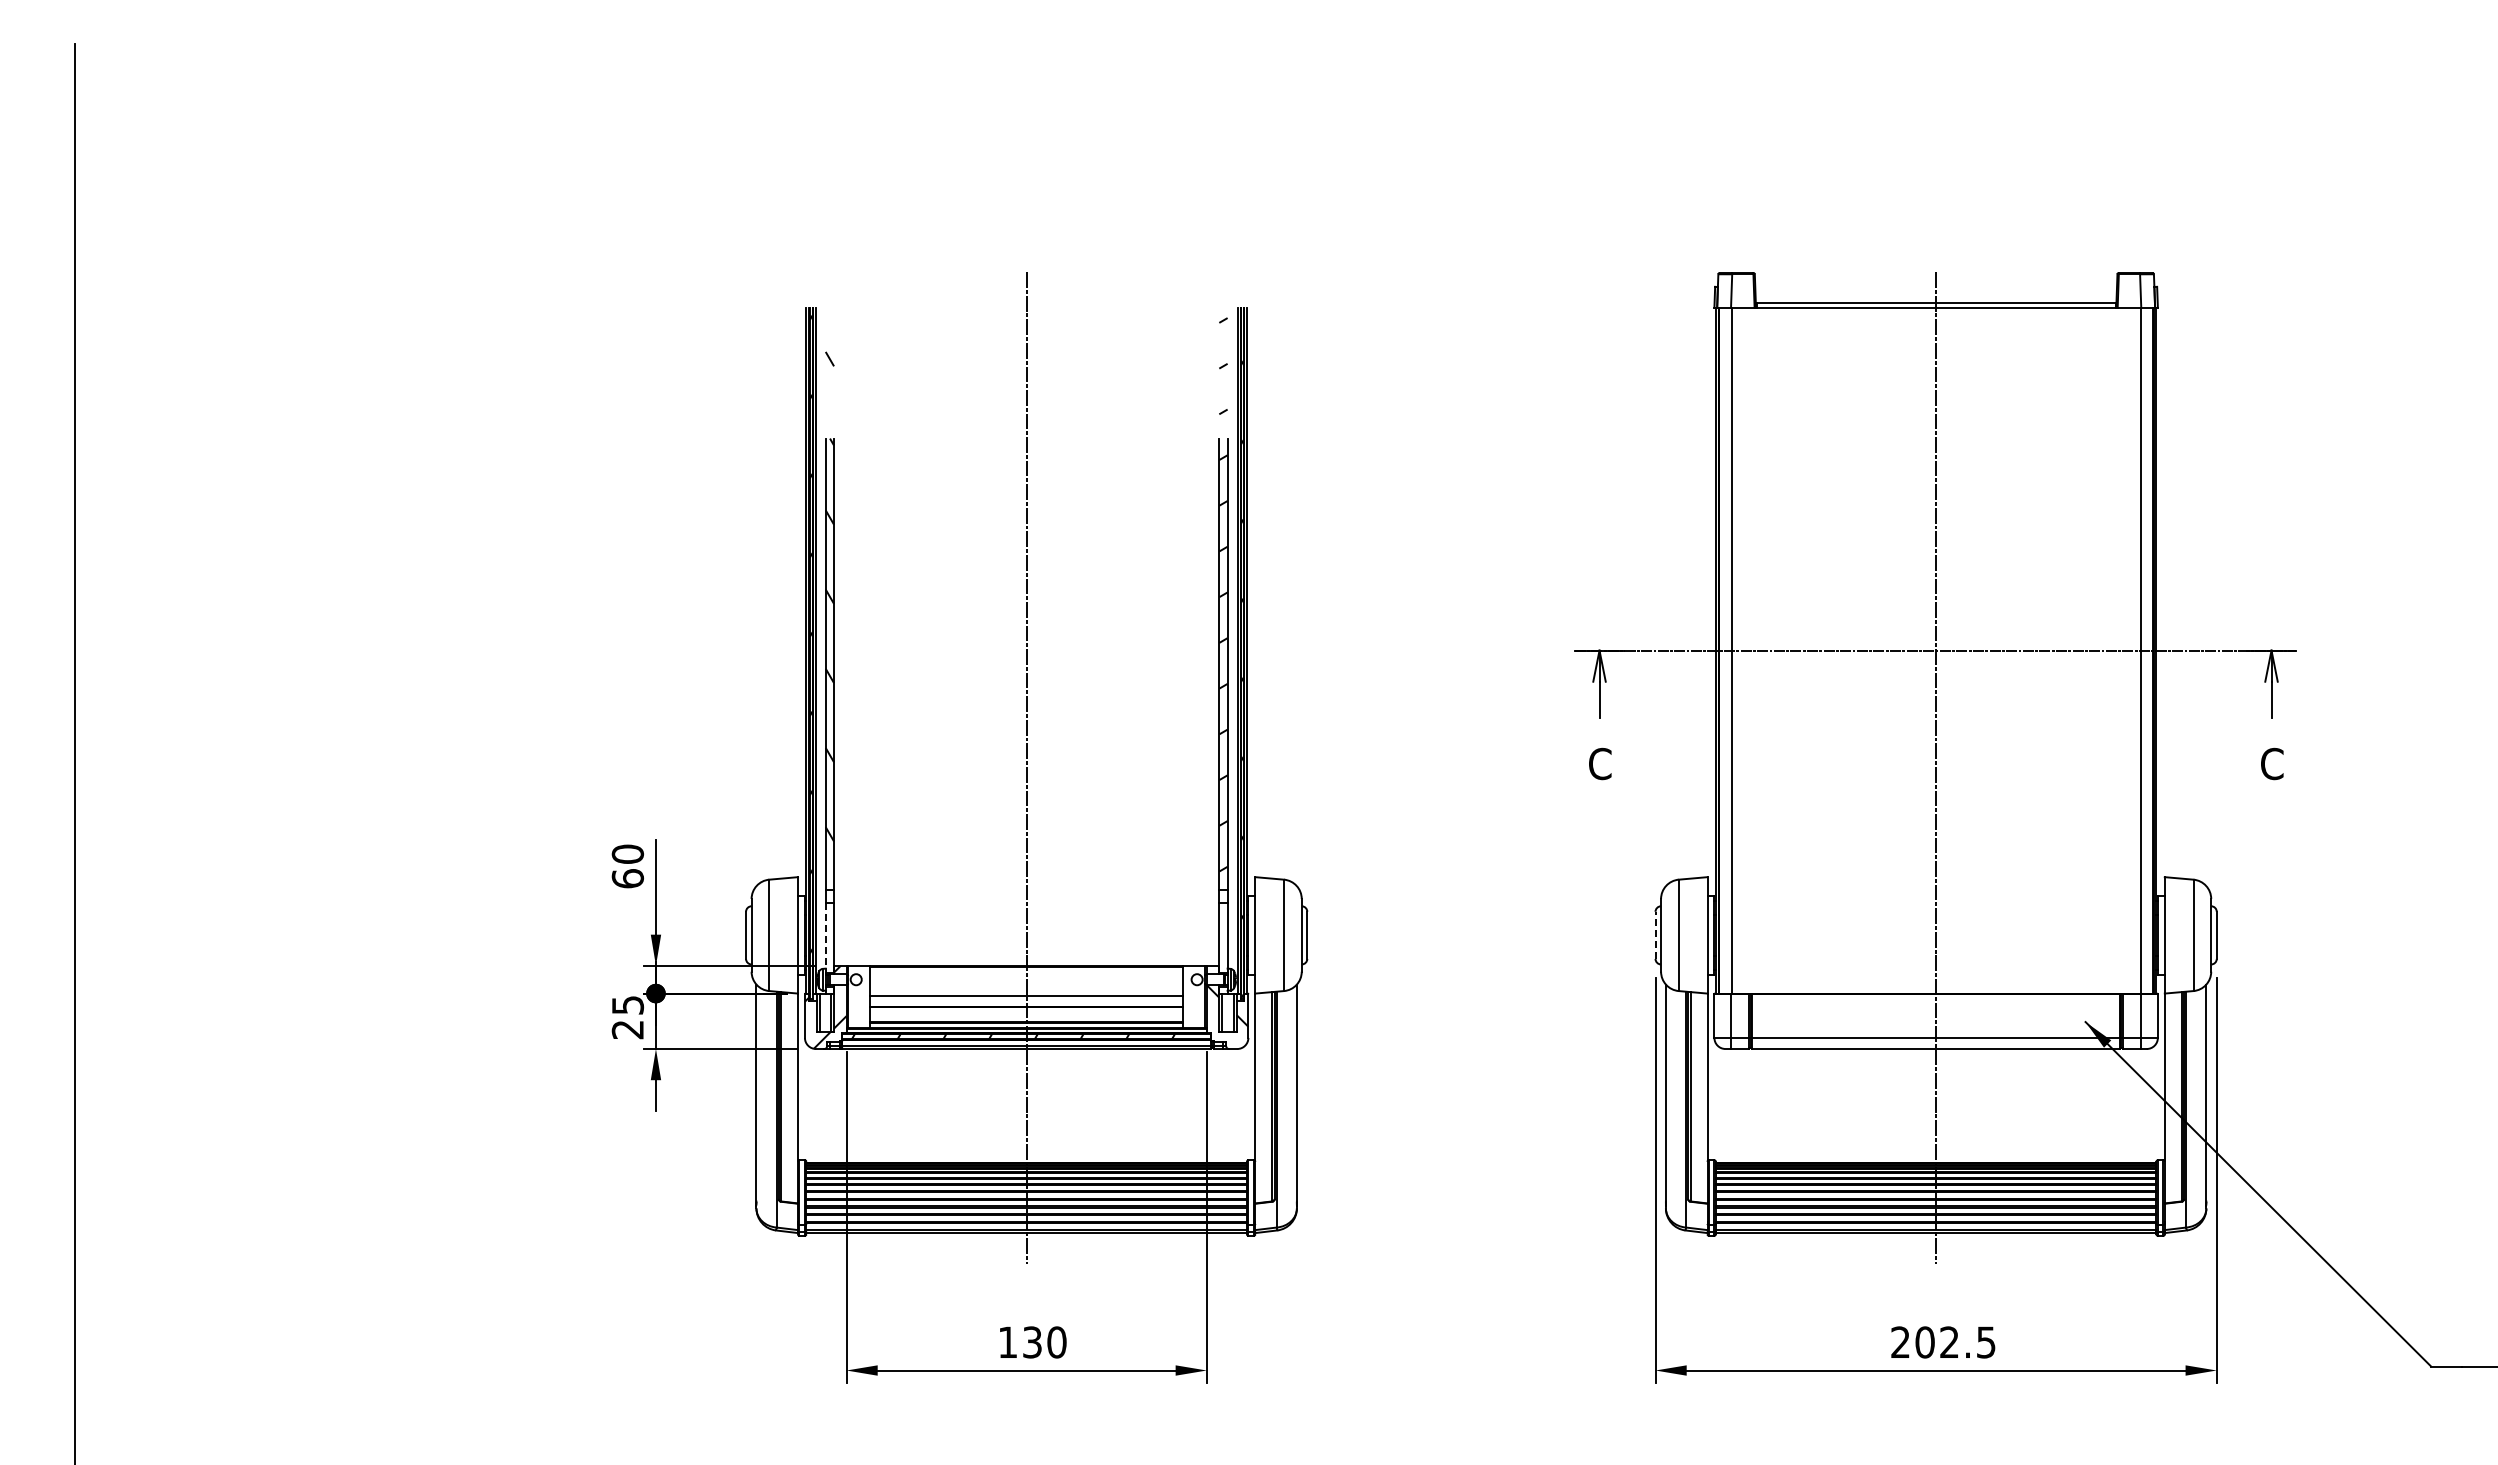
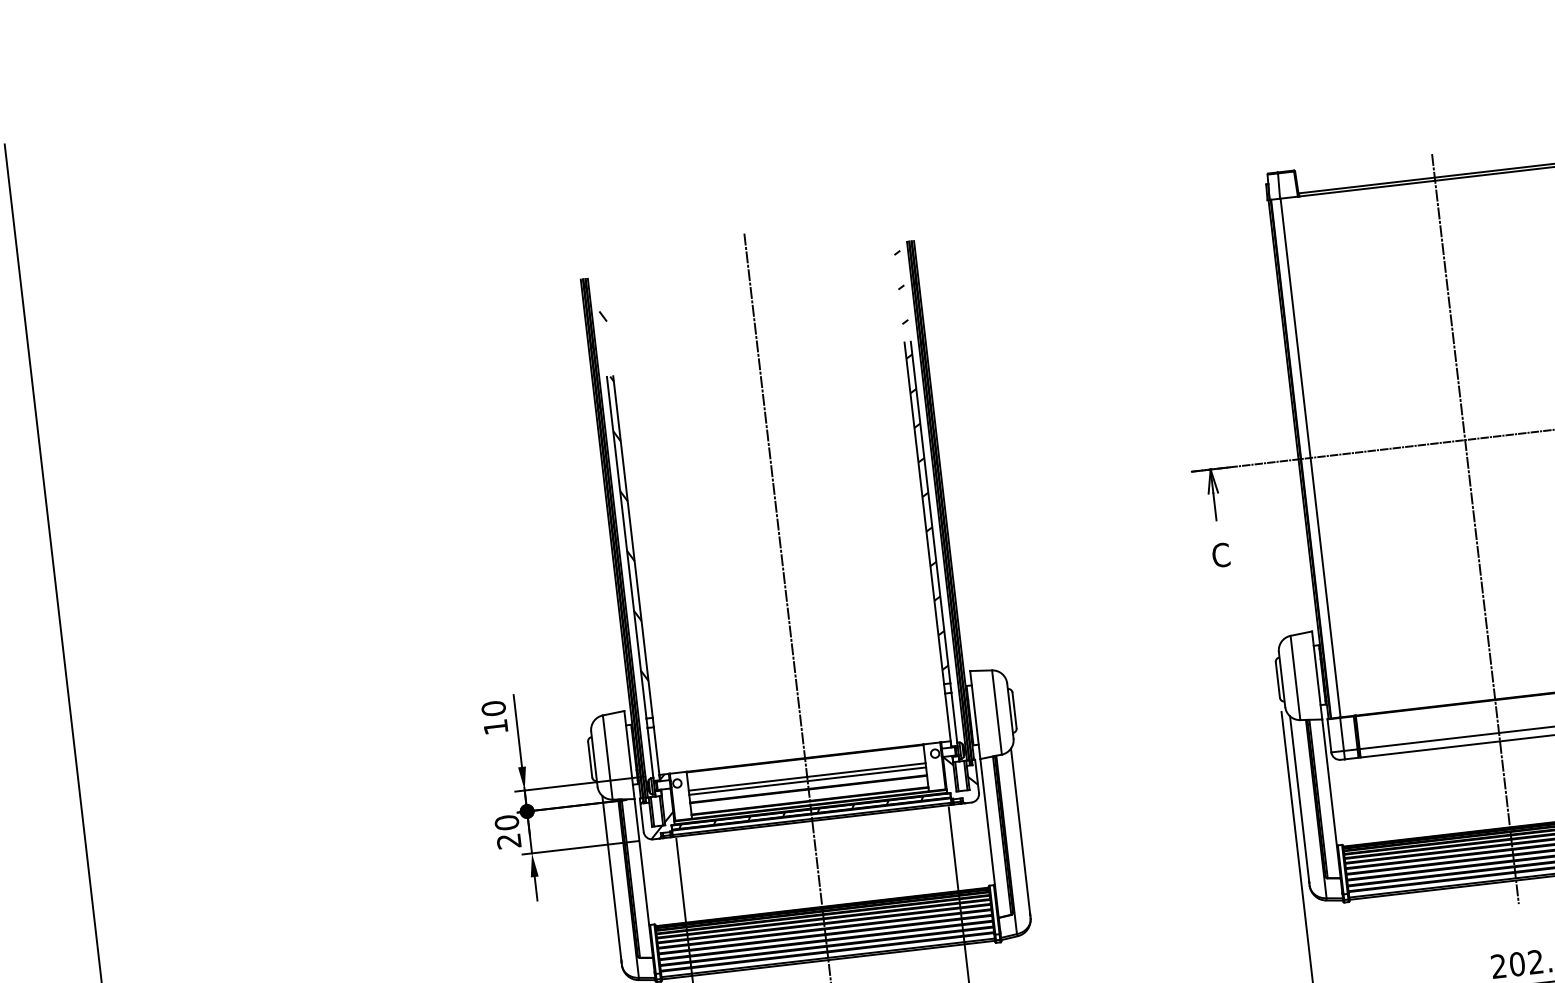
text: (627, 878) -> (495, 726), 60 -> 10
line: (825, 935) -> (650, 752), dashed -> solid
line: (1655, 935) -> (1277, 680), dashed -> solid
line: (1026, 990) -> (807, 776), added
text: (627, 1004) -> (506, 822), 25 -> 20

